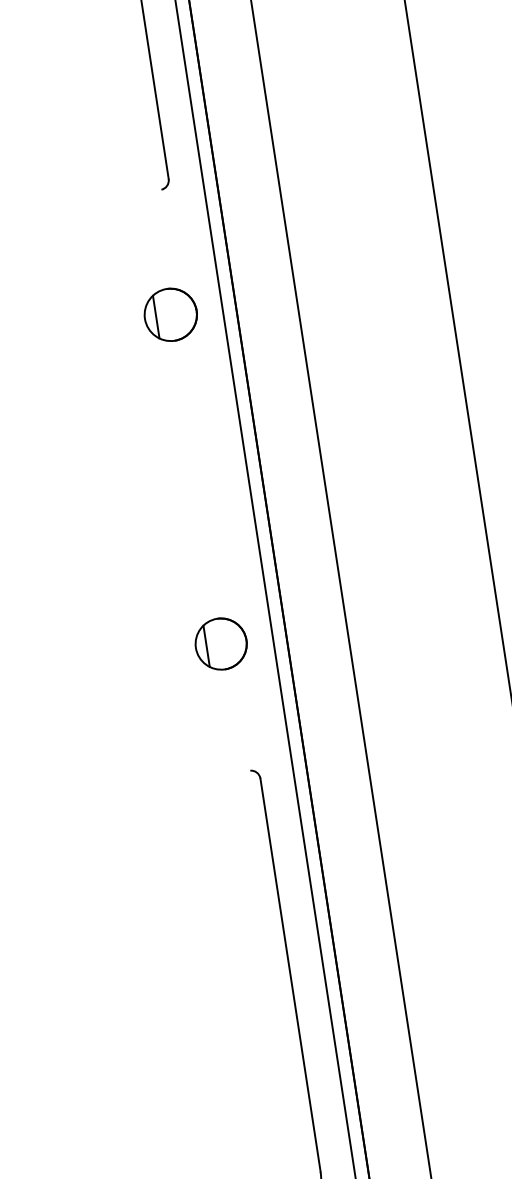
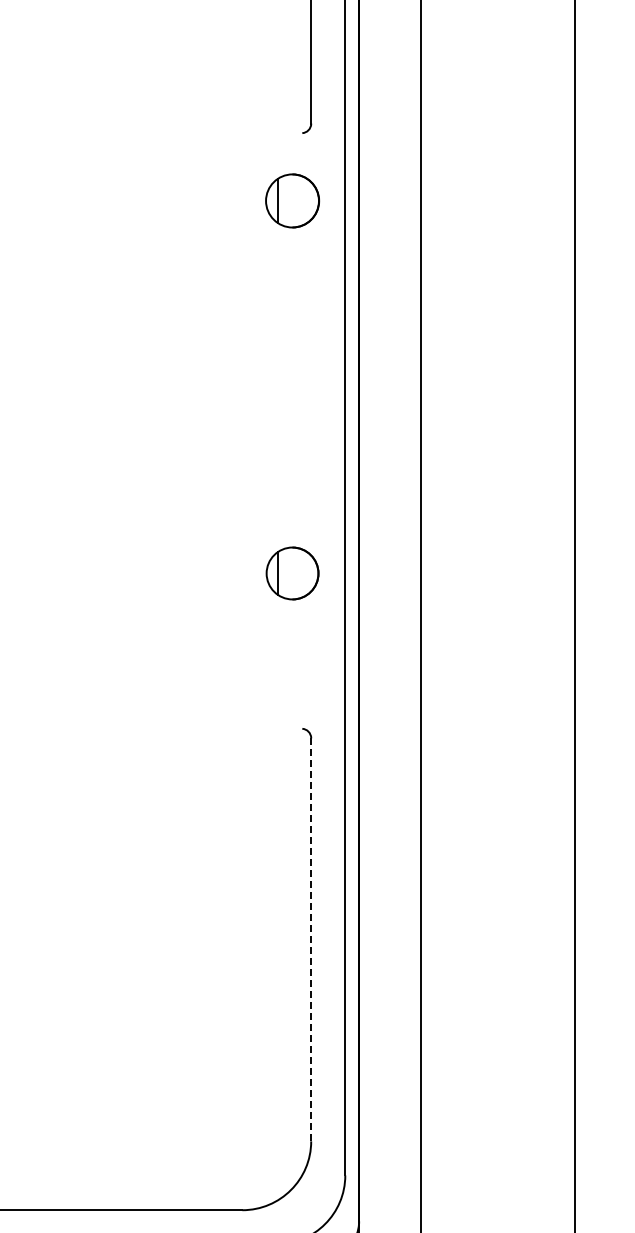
part: (170, 314) -> (292, 200), moved
part: (221, 644) -> (292, 573), moved
line: (290, 974) -> (311, 939), solid -> dashed

